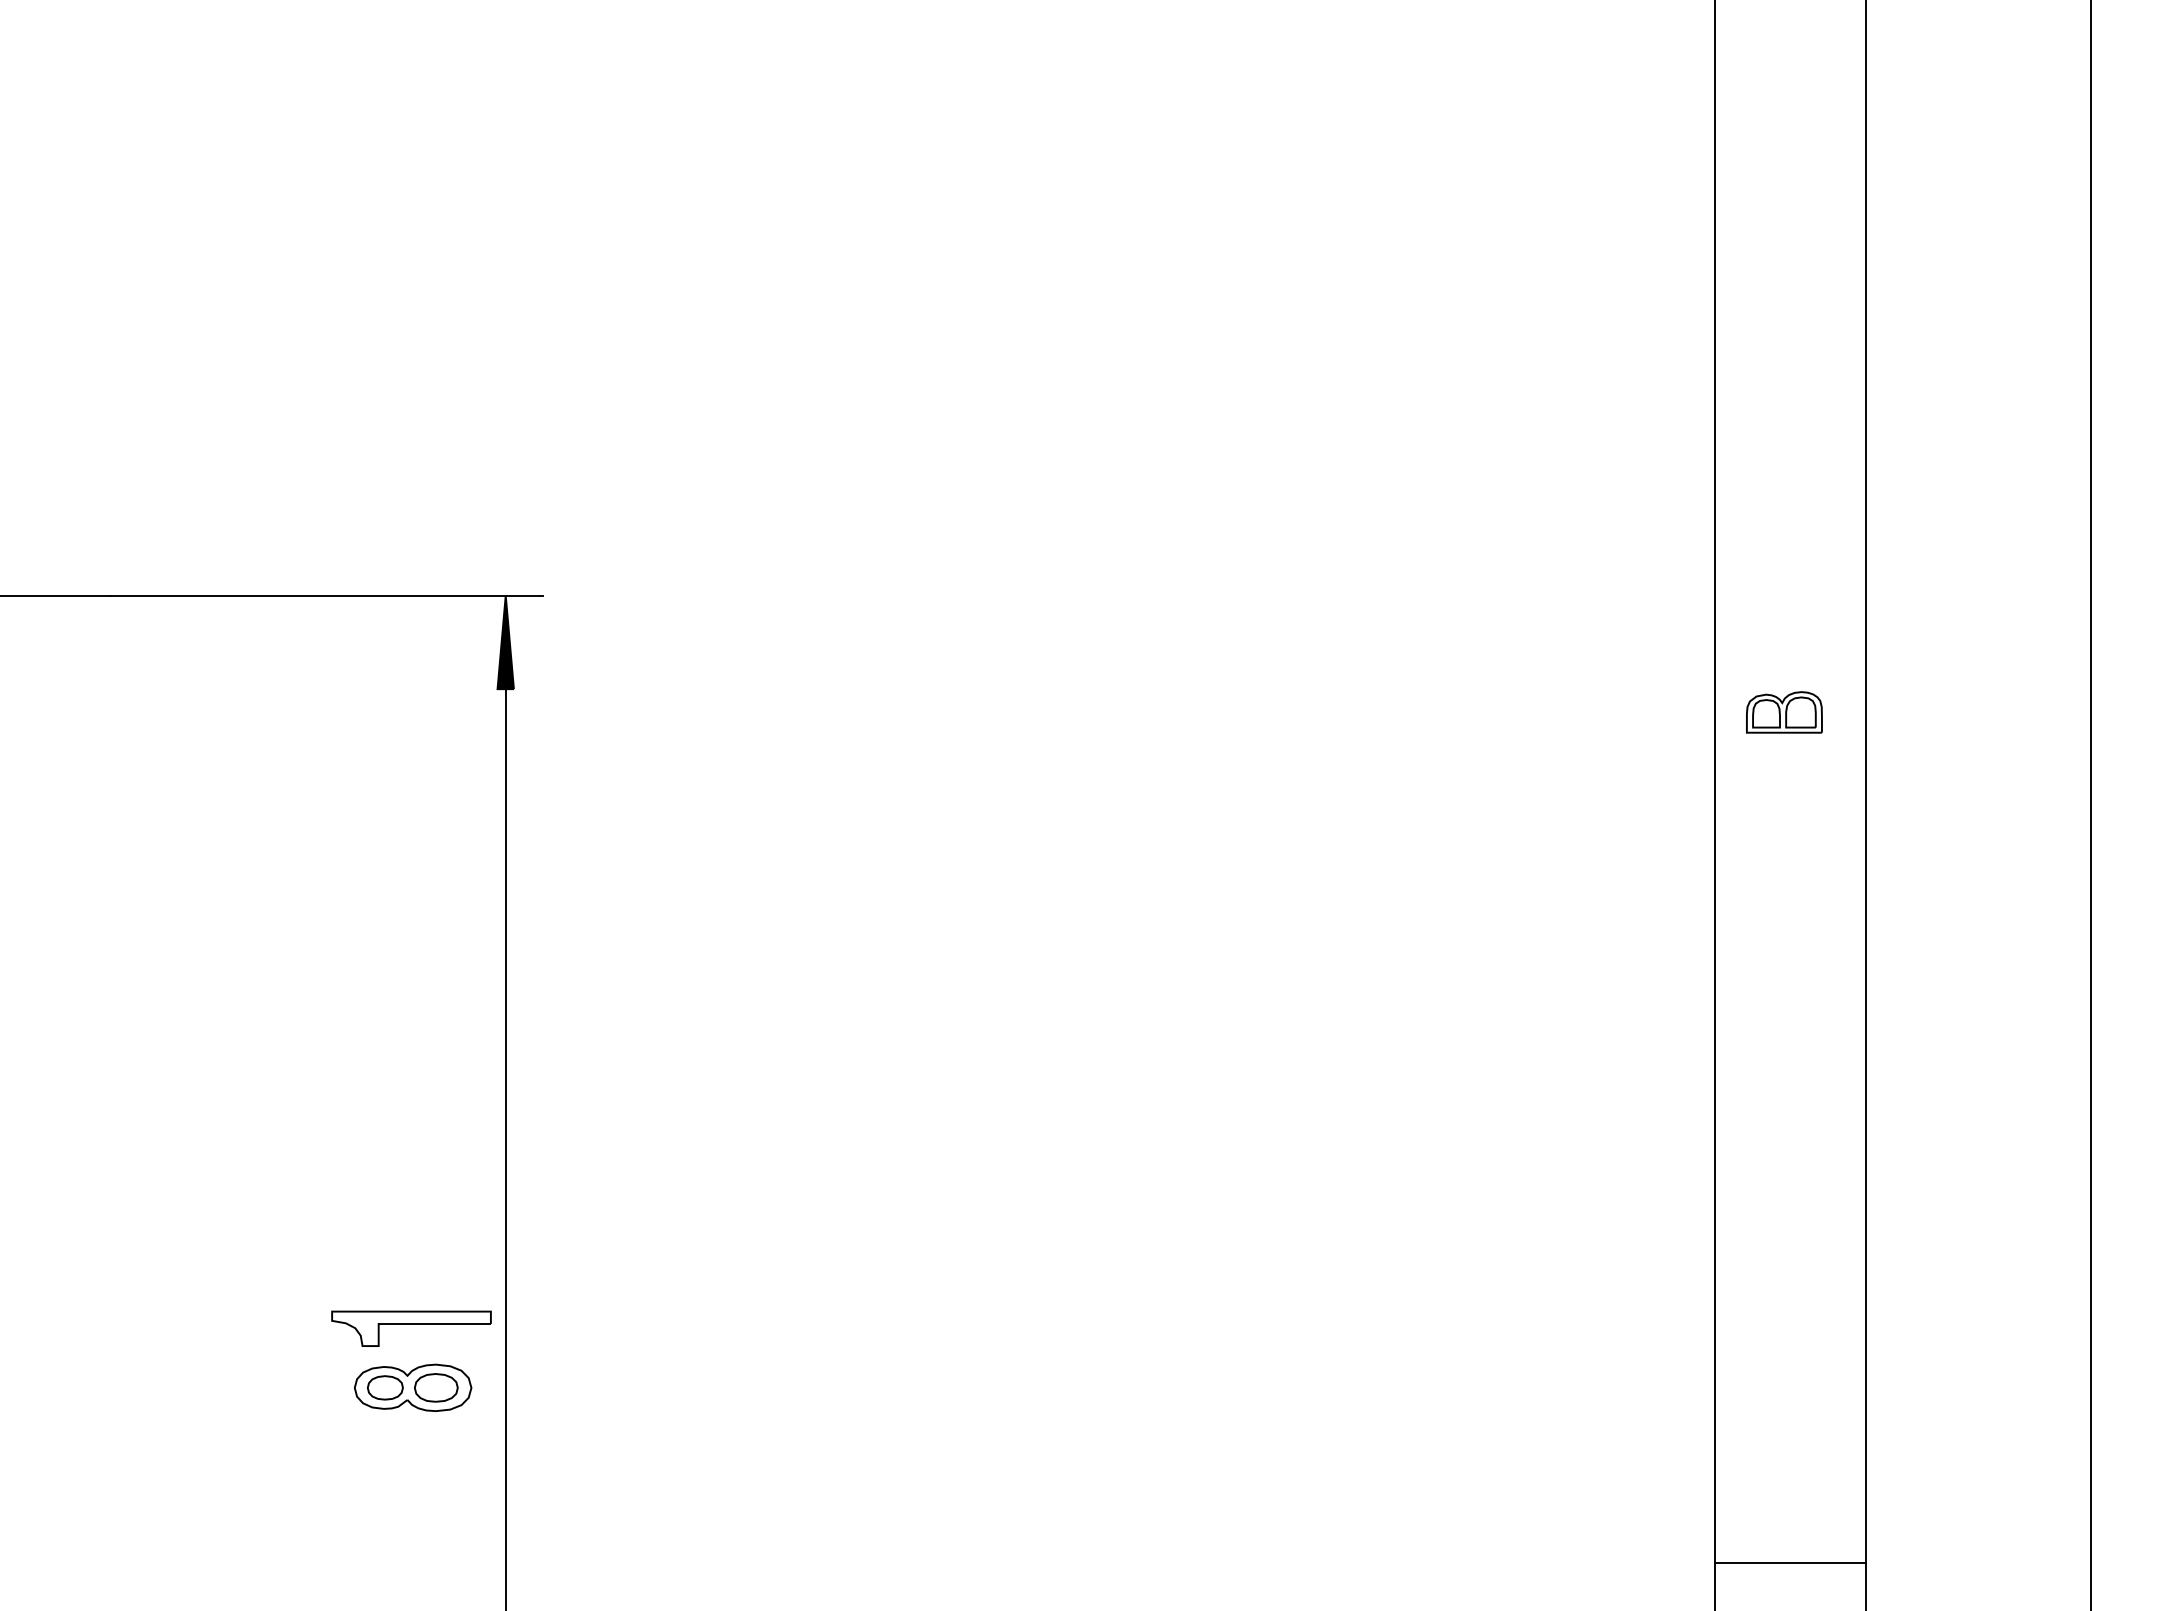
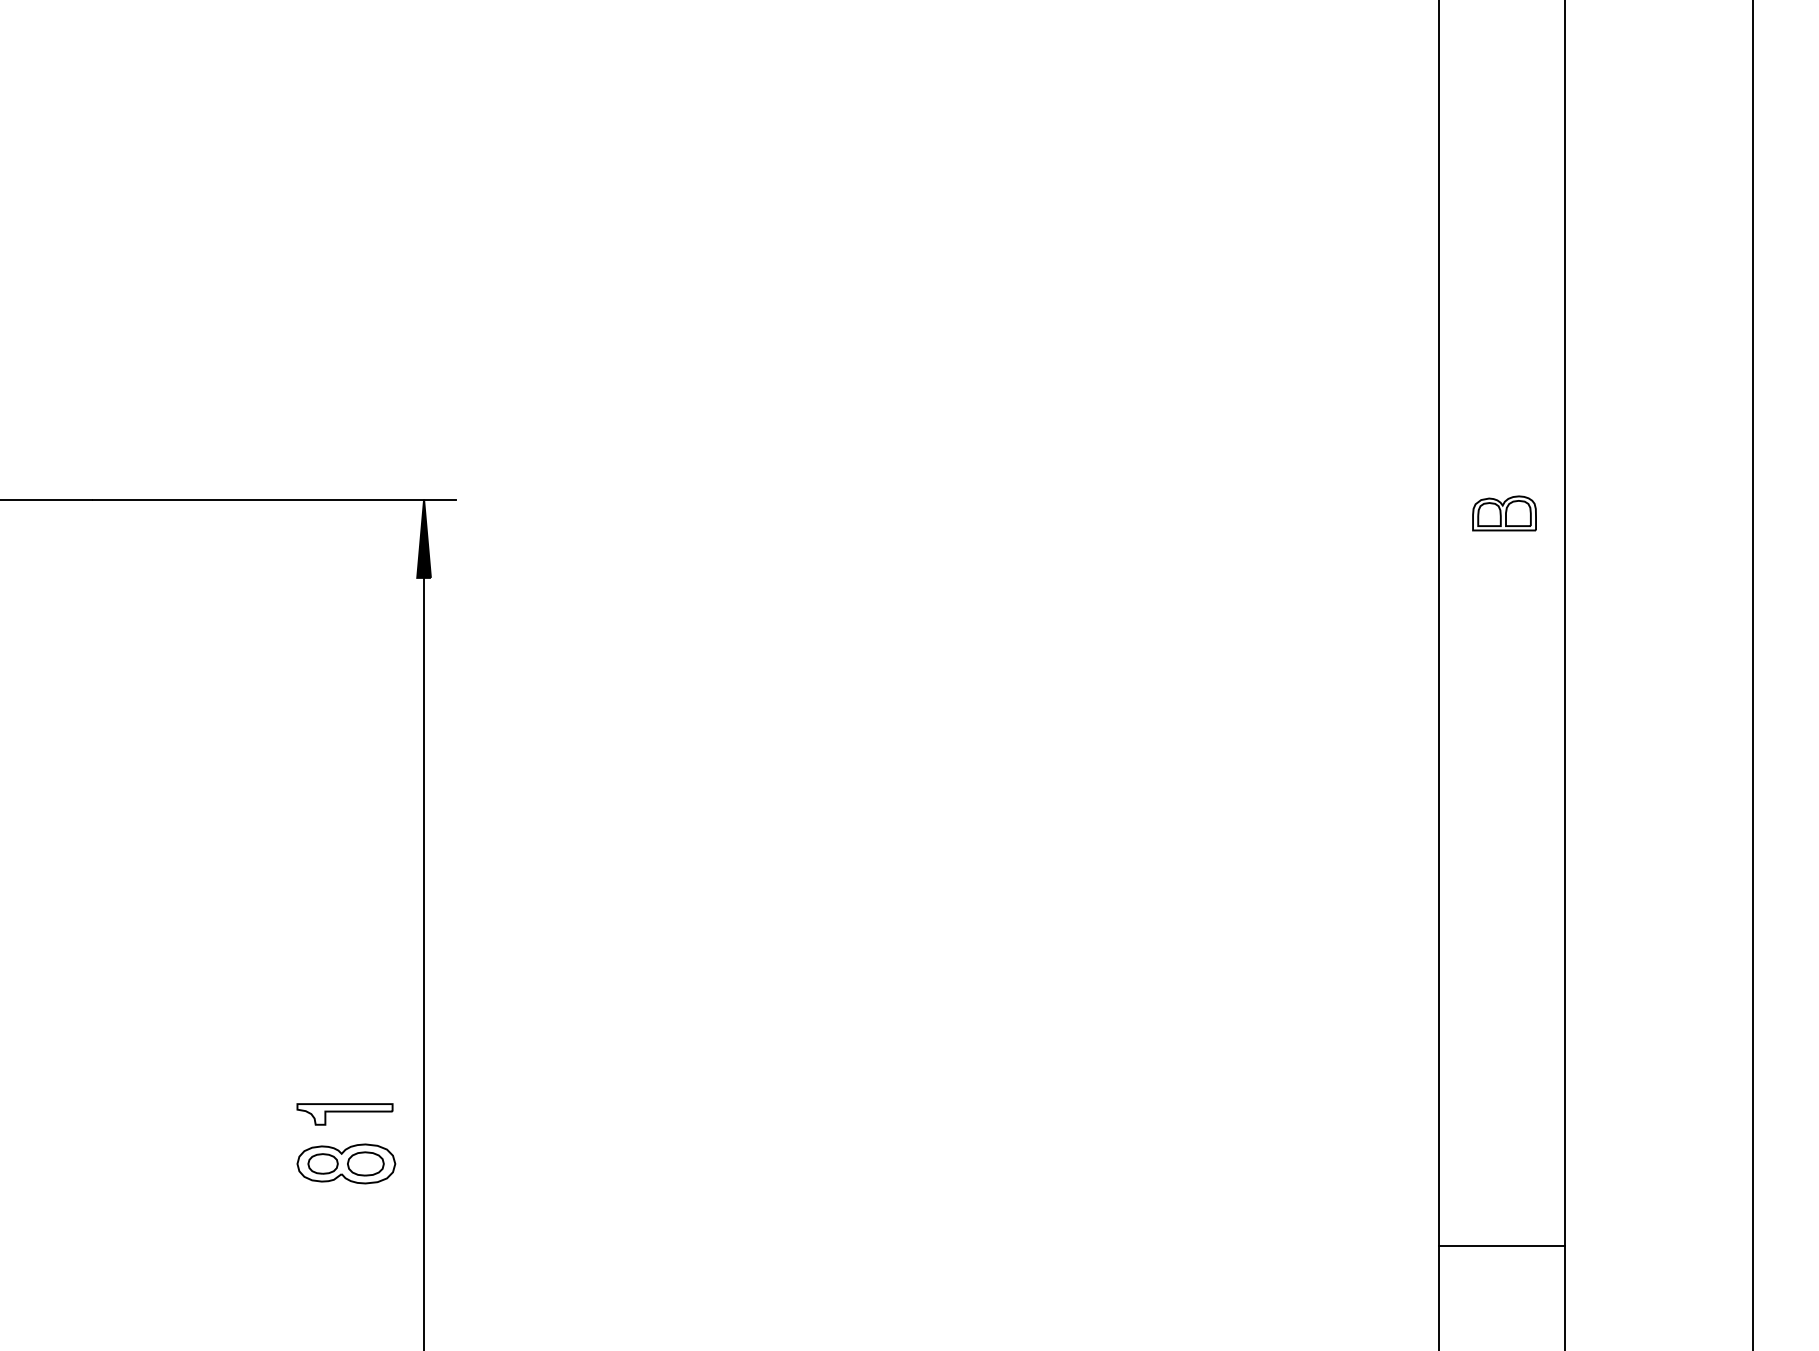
part: (1784, 712) -> (1504, 513), moved
part: (410, 1328) -> (344, 1114), size x0.71
line: (1790, 1562) -> (1501, 1246), moved

